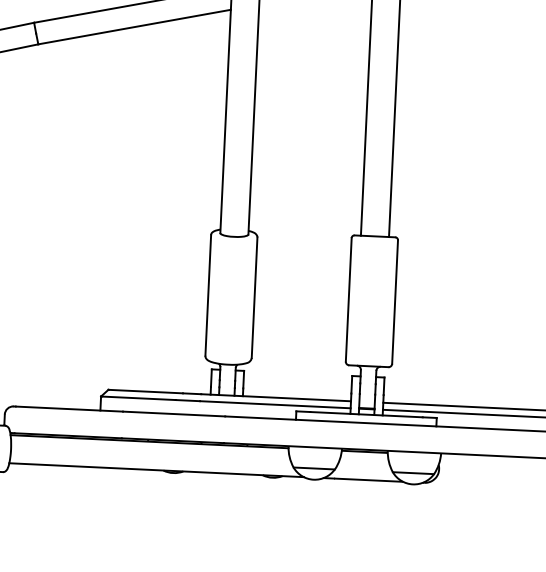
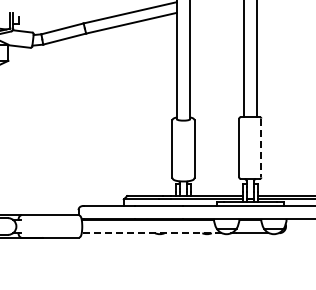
line: (395, 303) -> (261, 148), solid -> dashed
line: (155, 470) -> (151, 233), solid -> dashed

